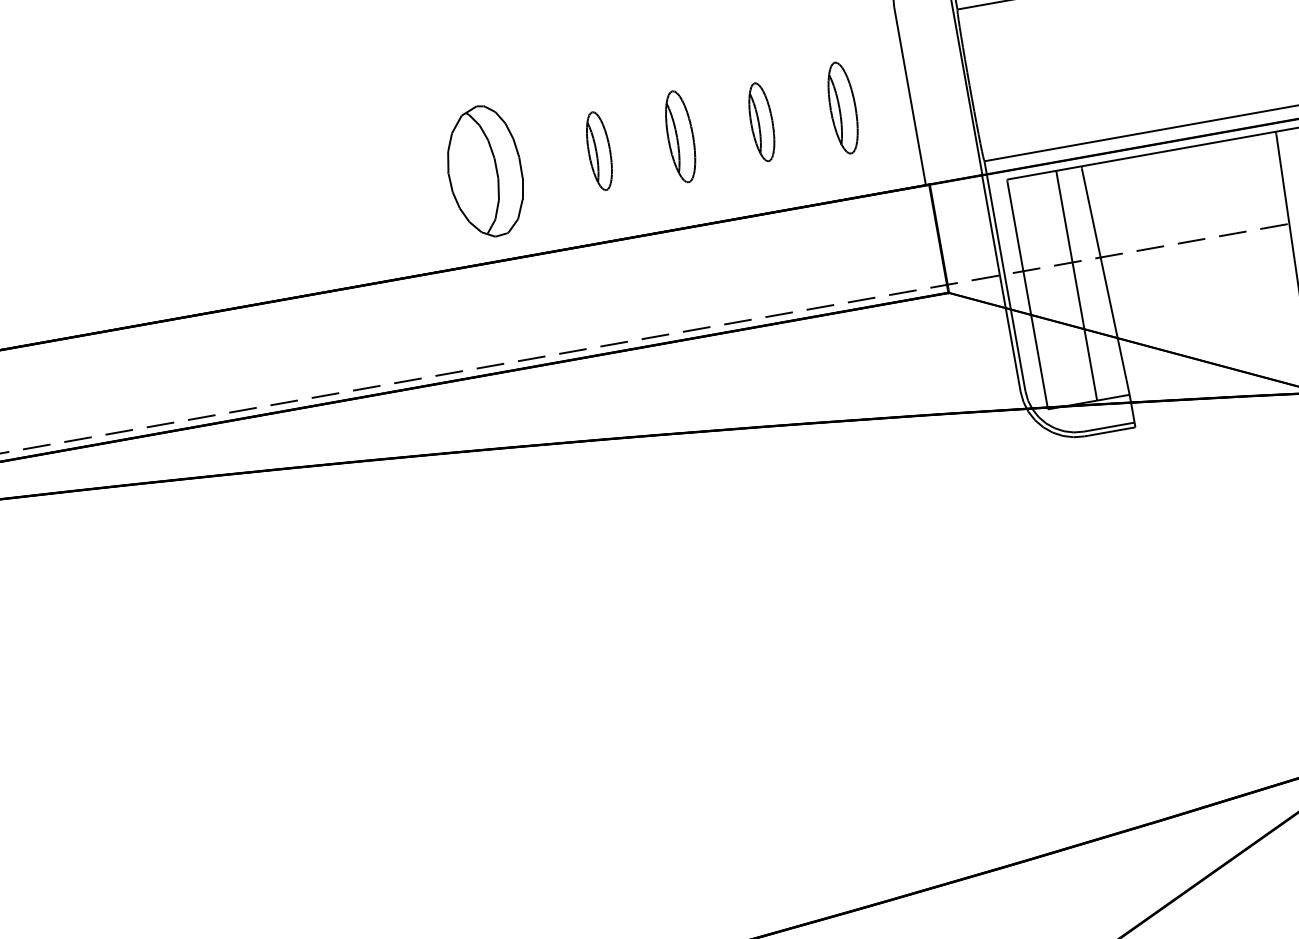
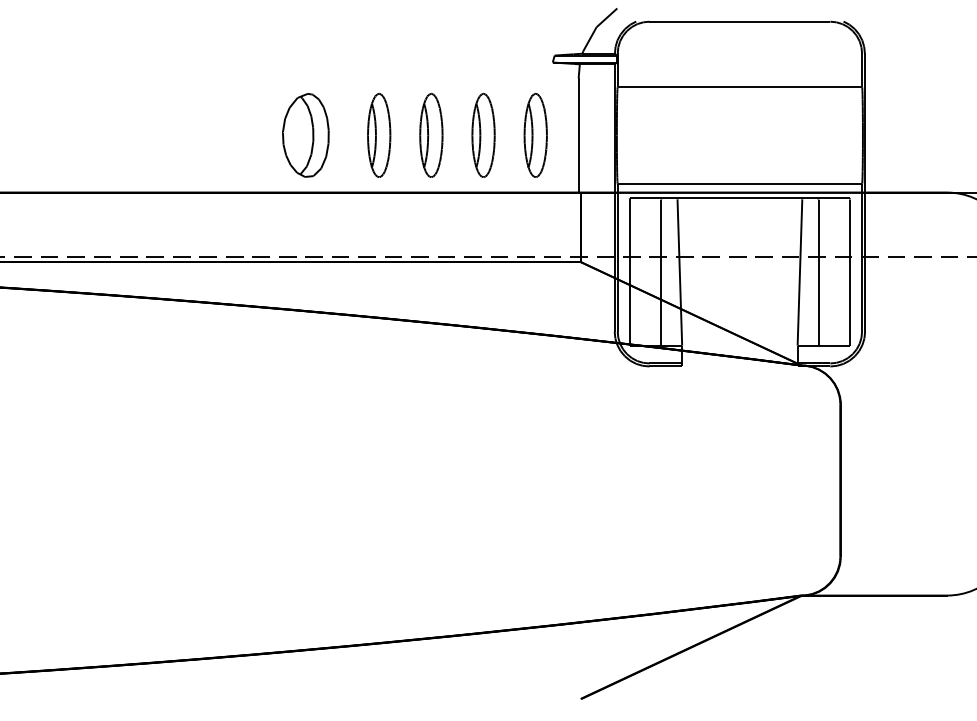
part: (842, 108) -> (535, 135), size x1.43
part: (761, 121) -> (483, 134), size x1.67
part: (680, 135) -> (431, 134), size x1.43
part: (599, 149) -> (379, 134), size x1.67

